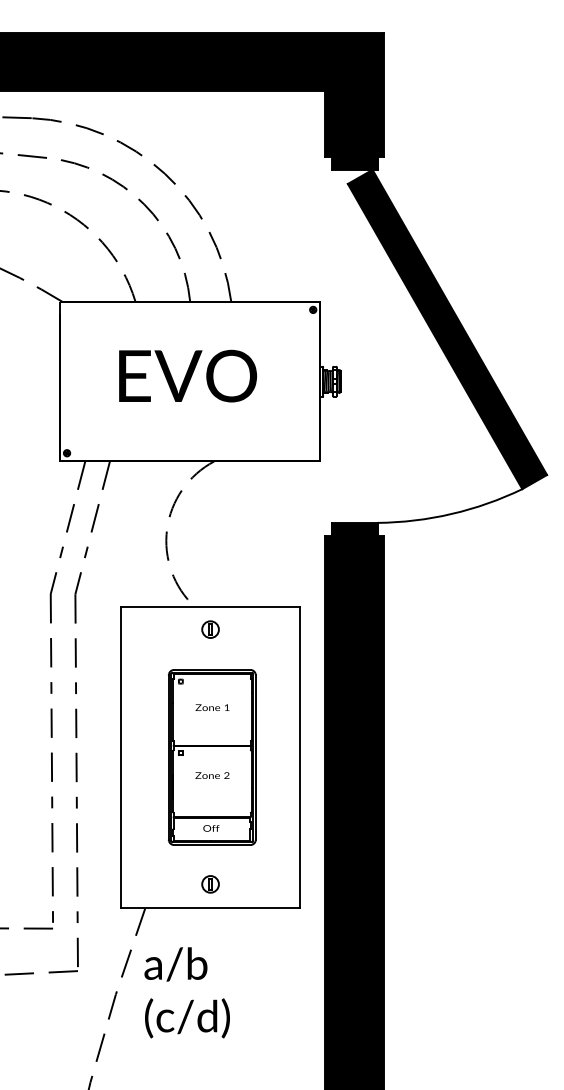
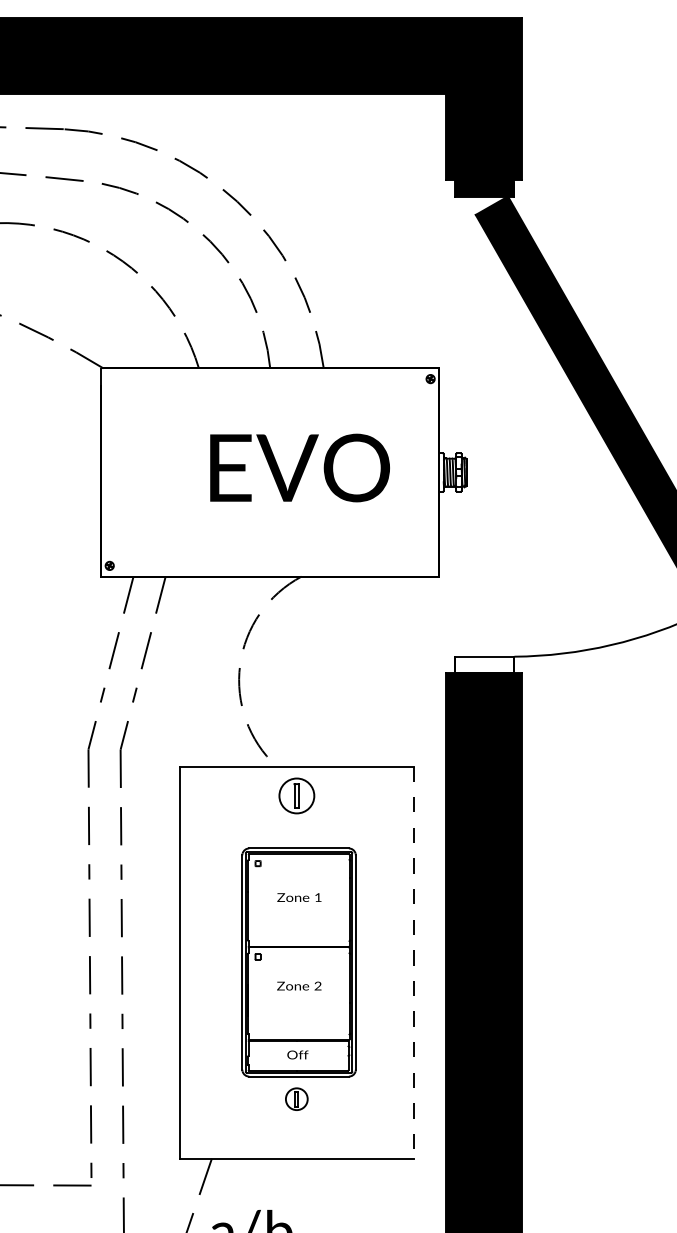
text: (188, 375) -> (300, 467), moved
fill: (354, 528) -> (484, 664), removed
part: (210, 629) -> (296, 795), size x1.6
line: (300, 758) -> (414, 963), solid -> dashed
part: (210, 884) -> (296, 1099), moved

